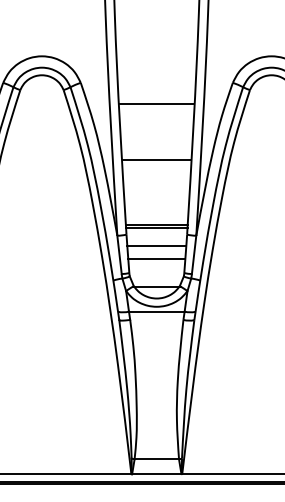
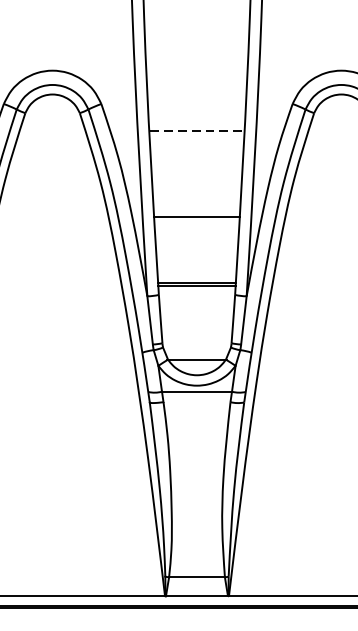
line: (157, 104) -> (197, 131), solid -> dashed
line: (156, 159) -> (196, 216), moved
line: (156, 245) -> (196, 308), removed
line: (156, 259) -> (196, 326), removed

